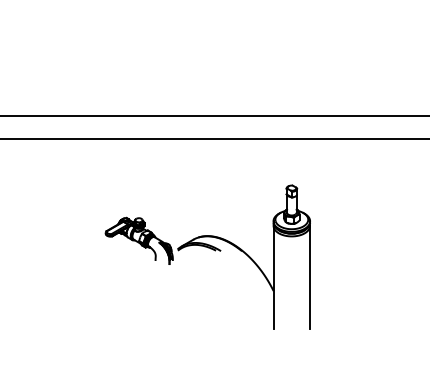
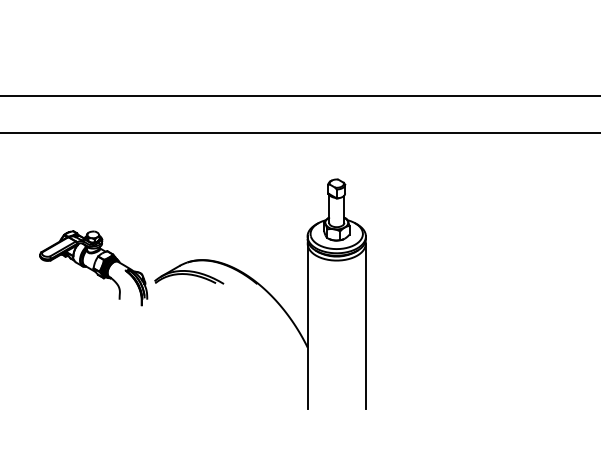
part: (210, 249) -> (207, 281), moved

